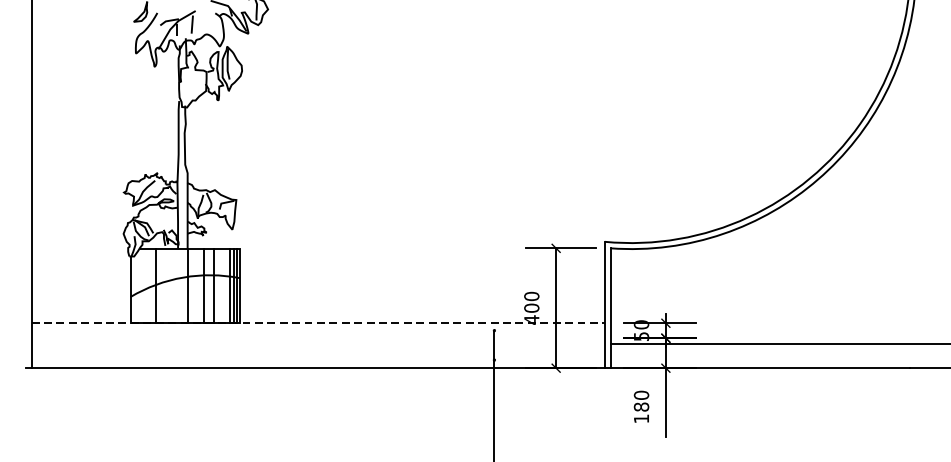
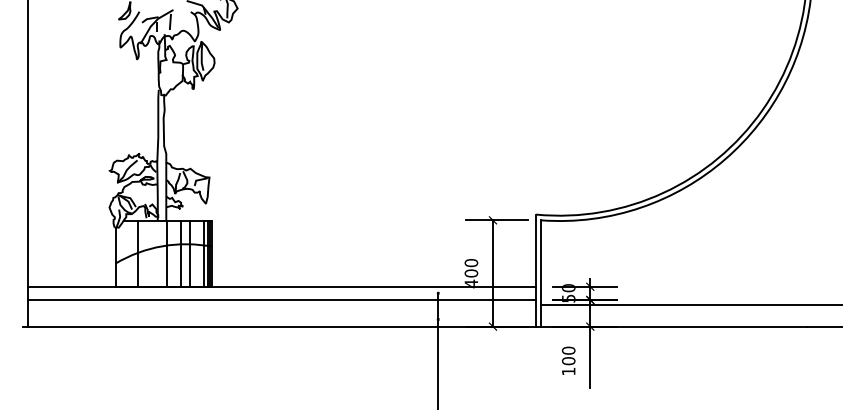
line: (318, 322) -> (282, 286), dashed -> solid
line: (317, 338) -> (281, 300), added
text: (641, 407) -> (568, 361), 180 -> 100

